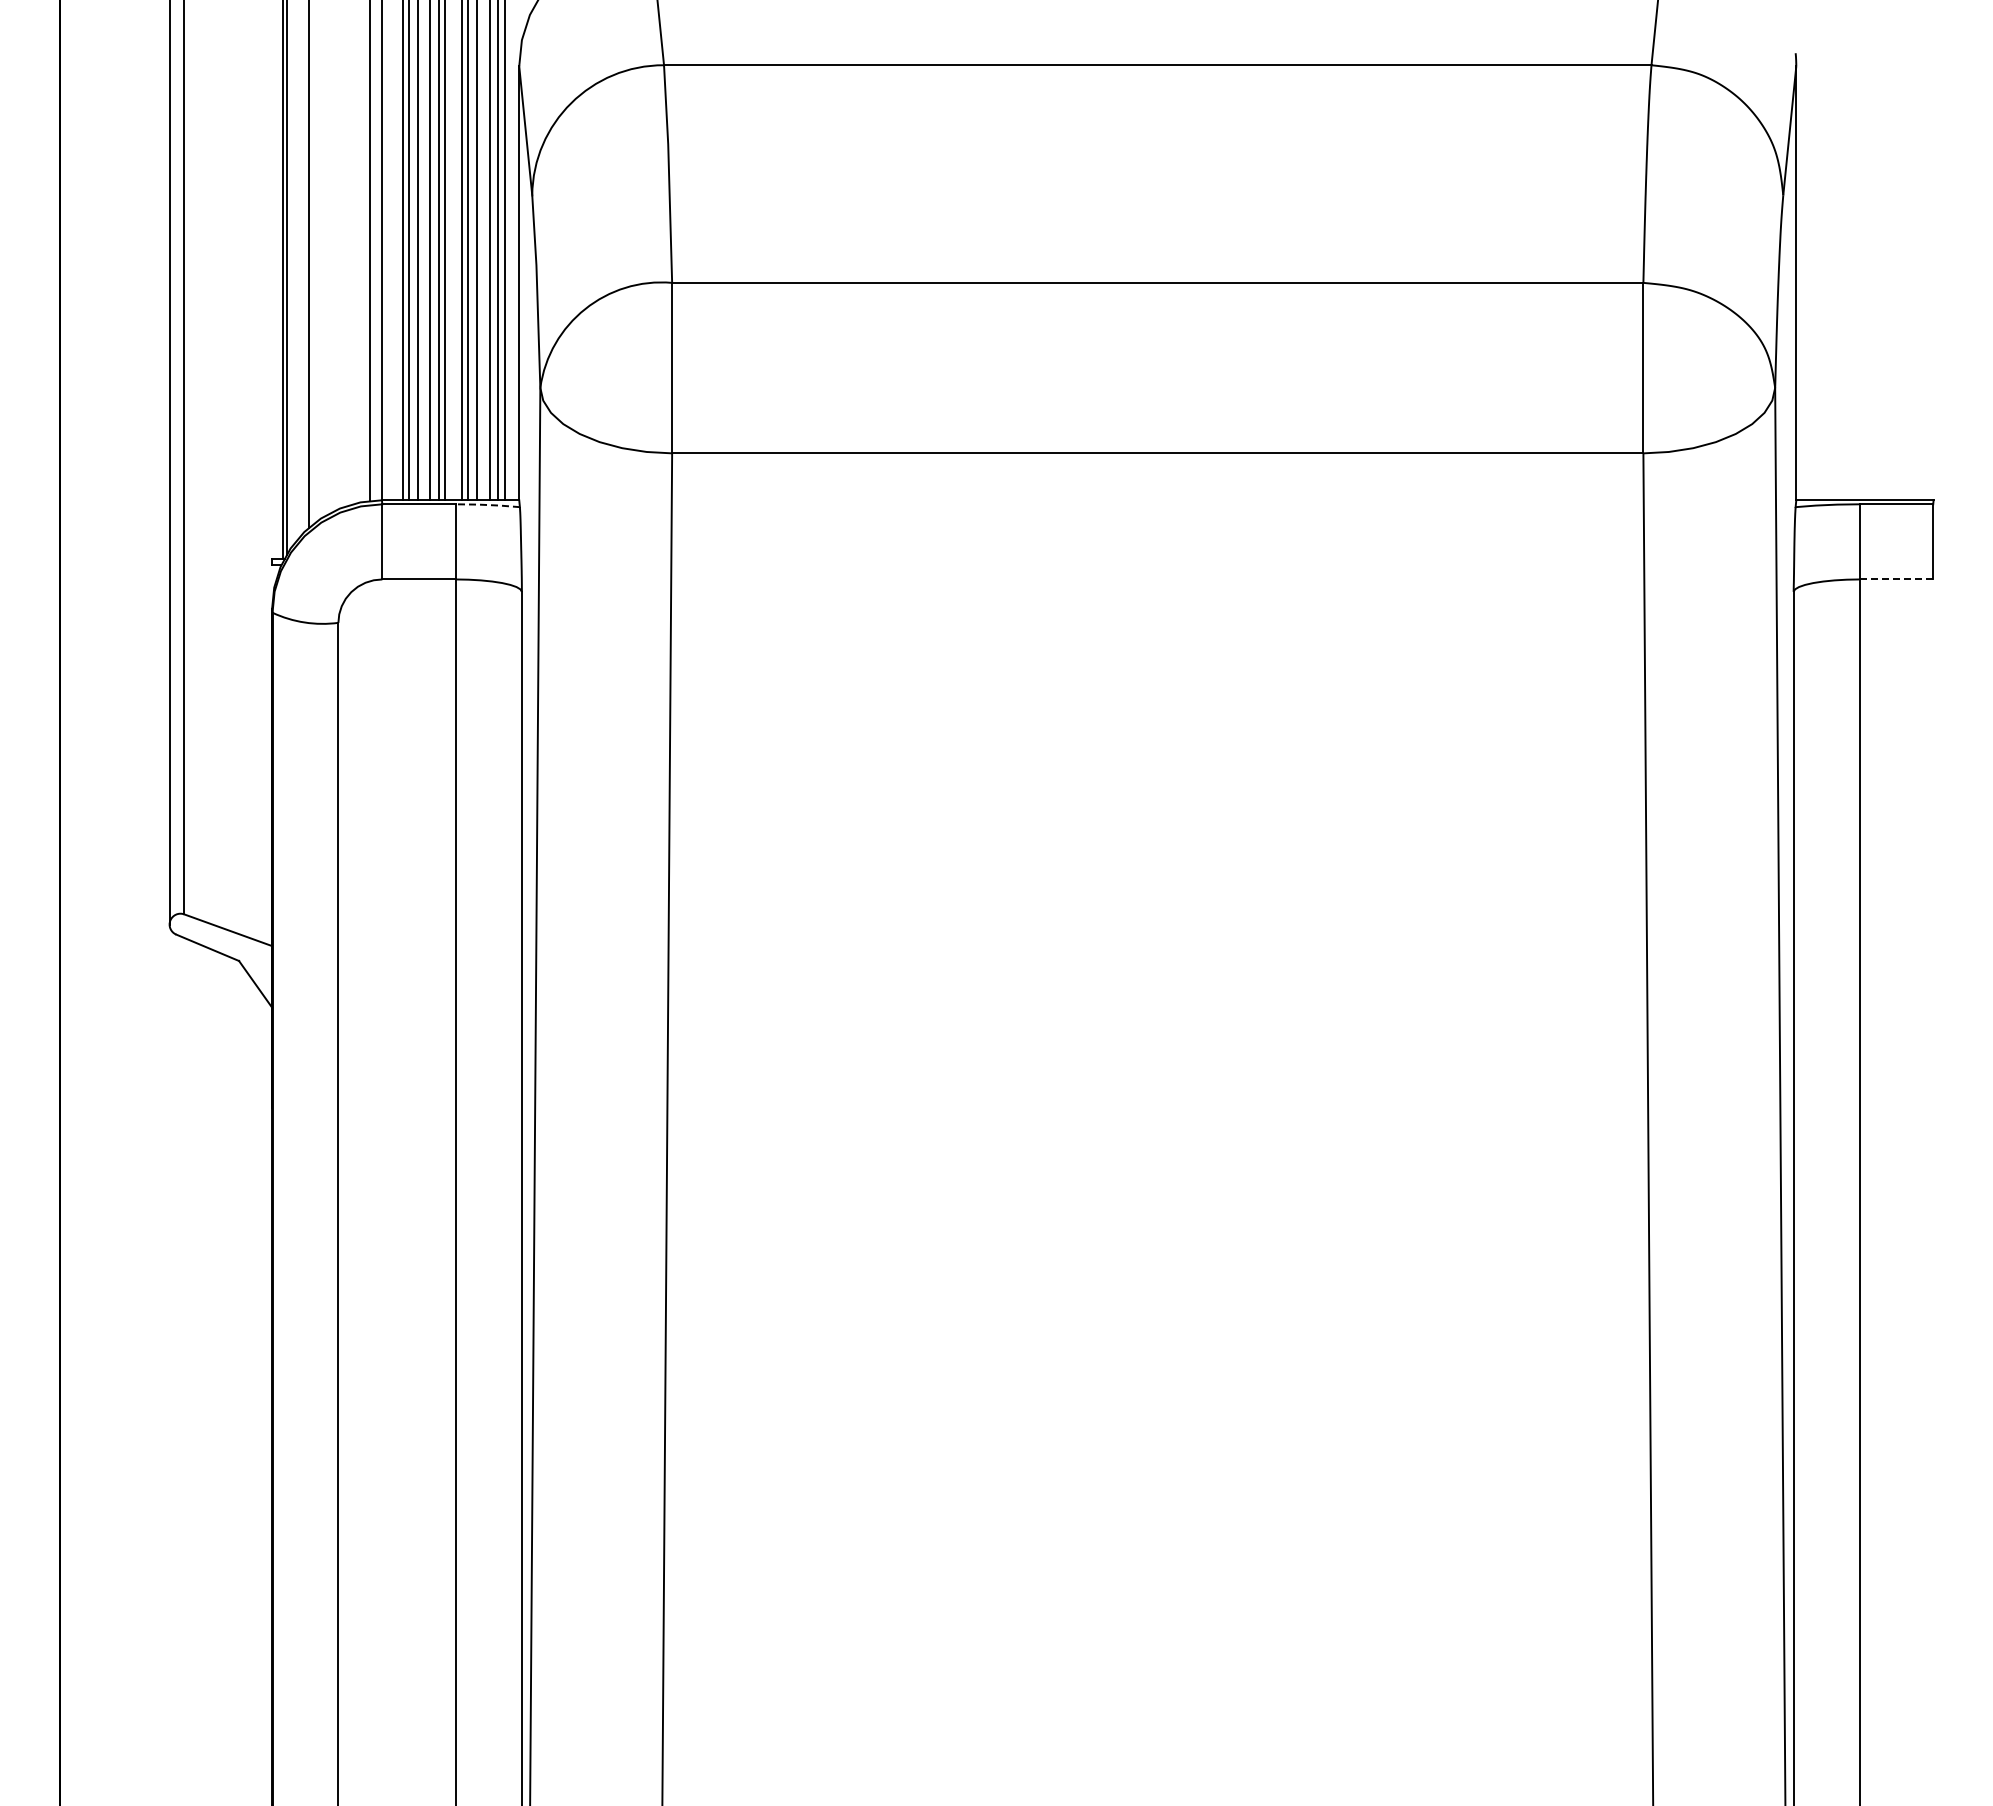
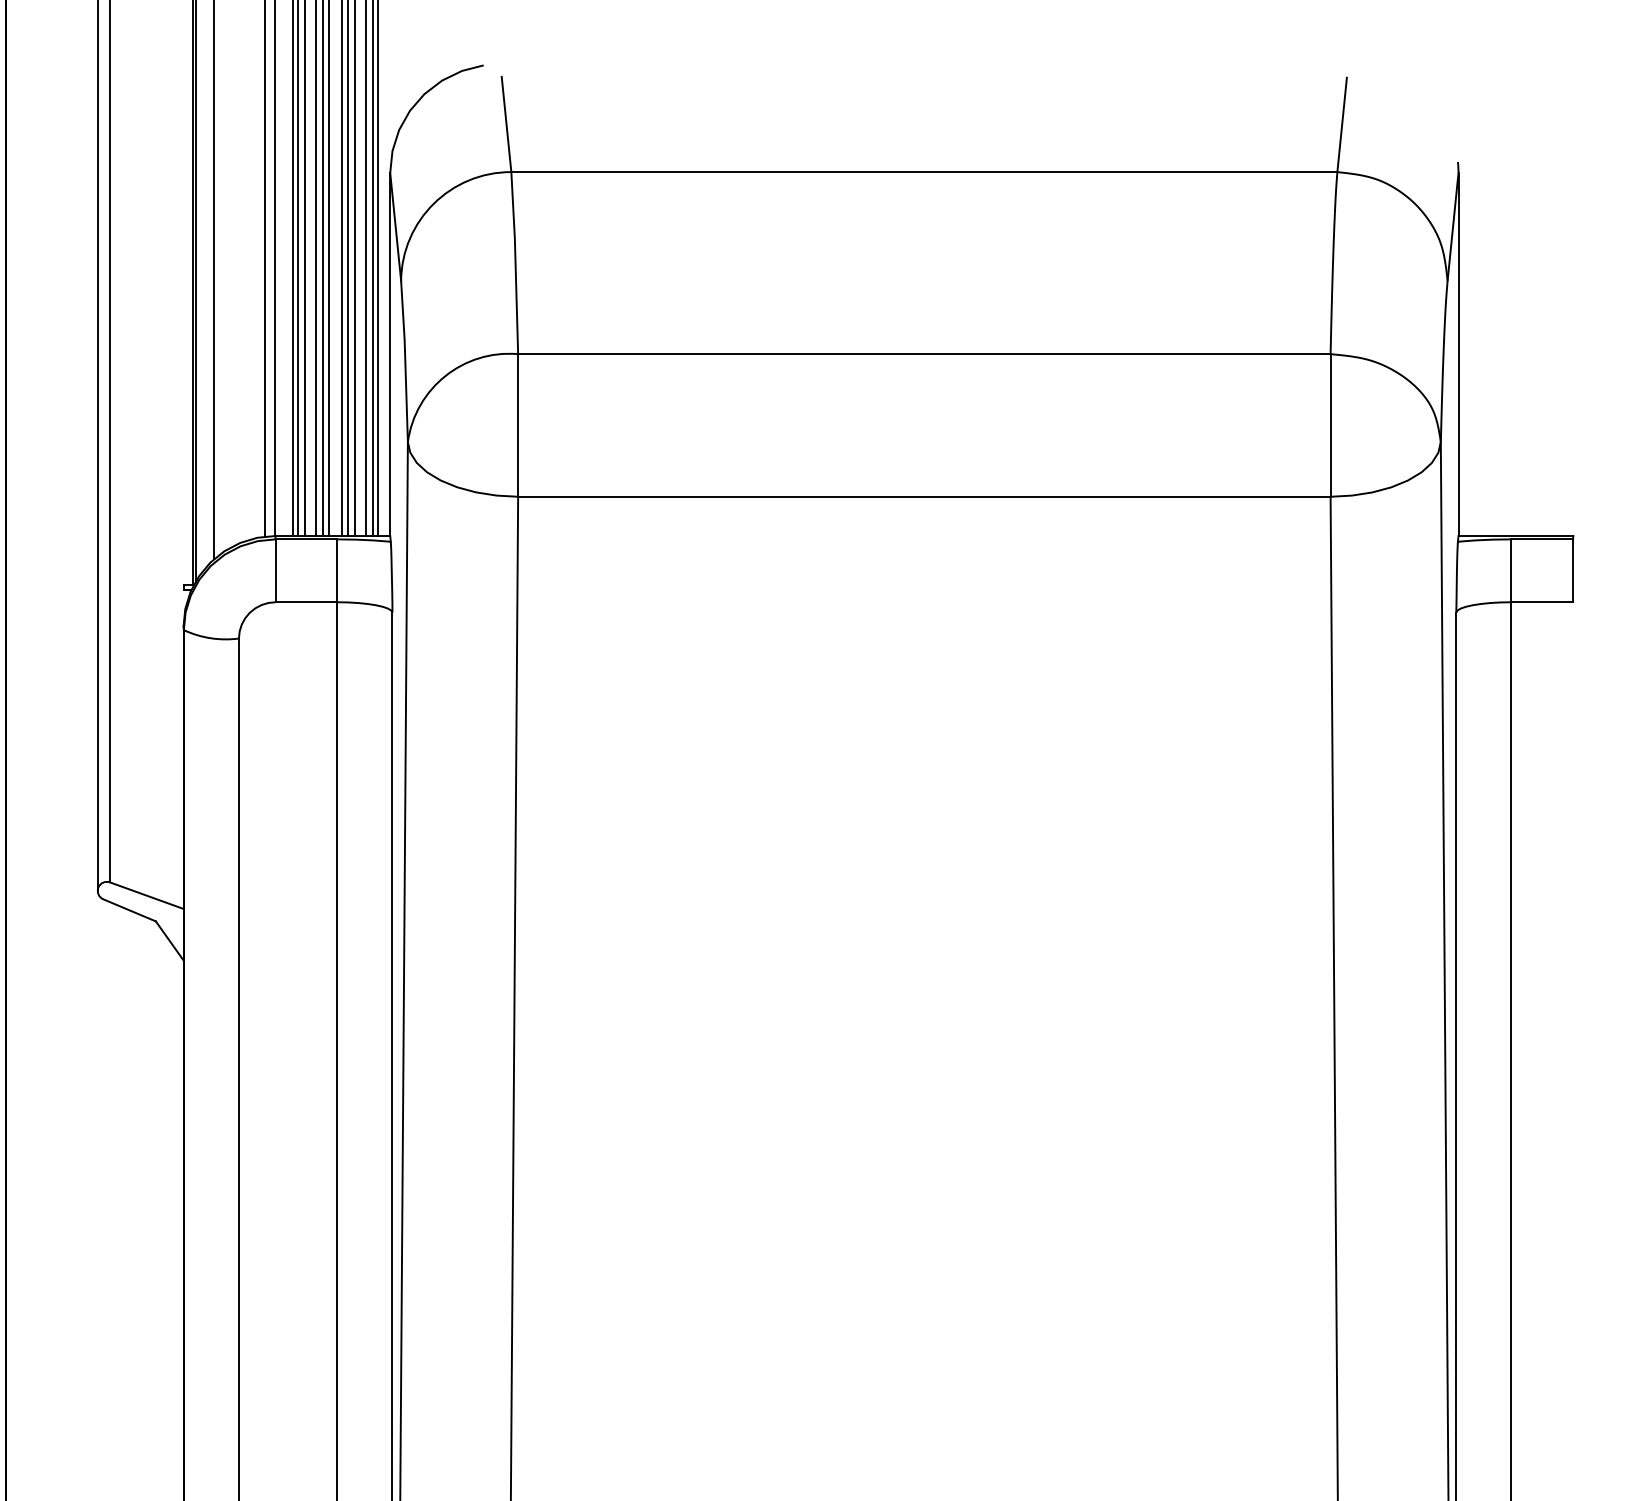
line: (487, 505) -> (363, 540), dashed -> solid
line: (1896, 579) -> (1542, 602), dashed -> solid

